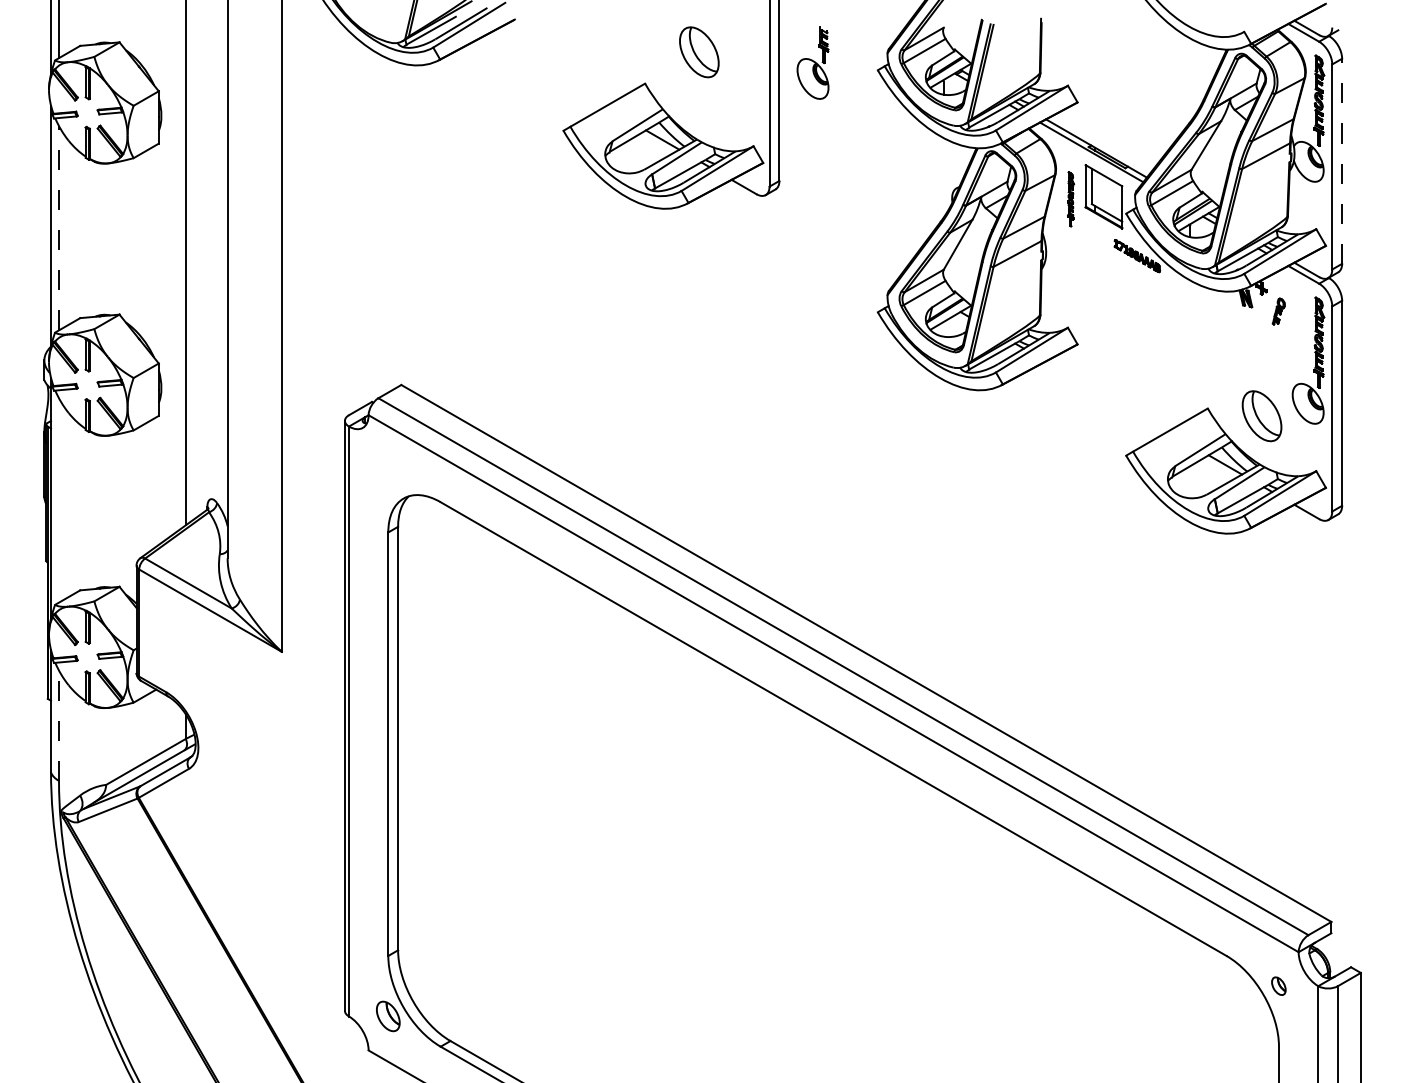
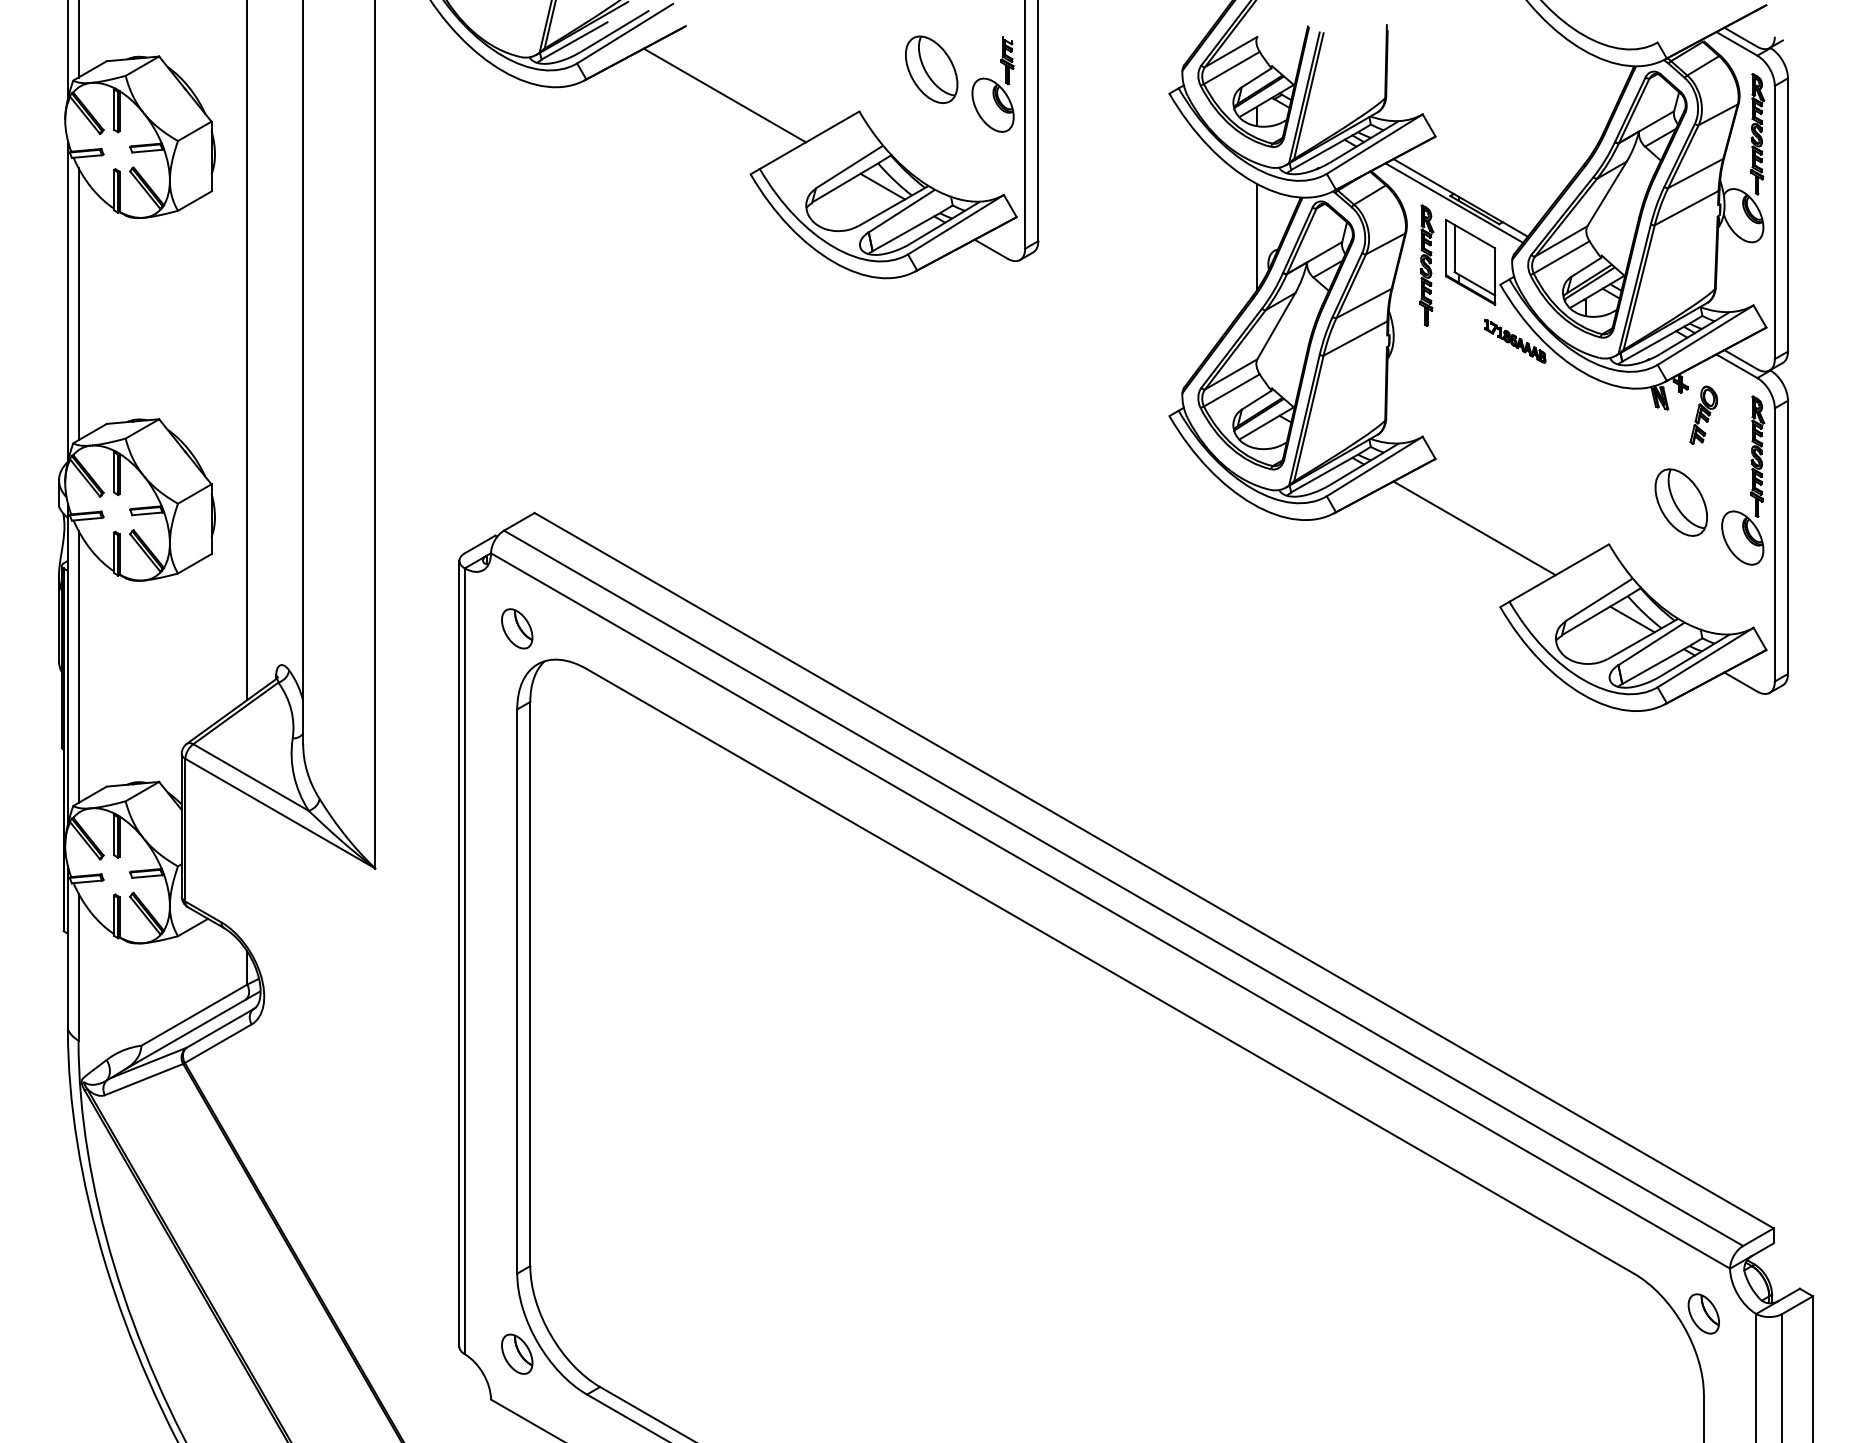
part: (812, 63) -> (992, 84), moved
line: (543, 71) -> (724, 95), added
line: (1341, 160) -> (1787, 214), dashed -> solid
line: (943, 177) -> (1256, 236), added
part: (1070, 199) -> (1426, 265), size x1.67
line: (58, 227) -> (78, 303), dashed -> solid
part: (1278, 311) -> (1703, 414), size x1.67
line: (1106, 396) -> (1474, 528), added
part: (1261, 416) -> (1680, 502), moved
part: (388, 471) -> (517, 628), added
line: (58, 500) -> (78, 666), added
line: (58, 726) -> (78, 967), dashed -> solid
part: (1278, 985) -> (1703, 1313), size x1.67

